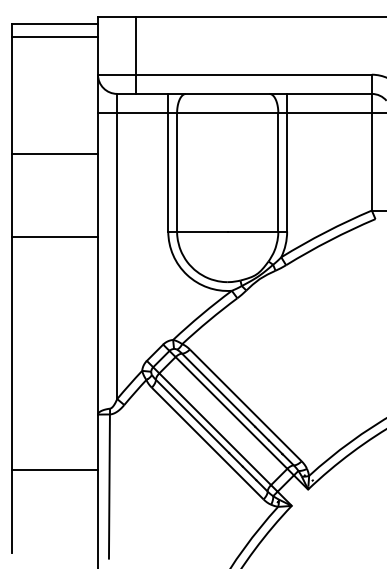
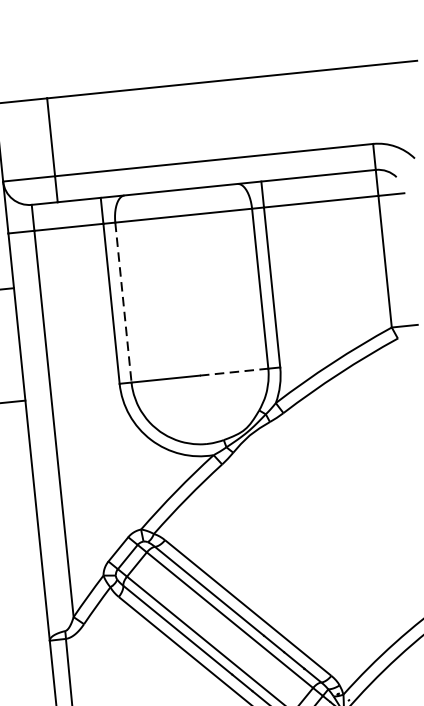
line: (177, 172) -> (123, 302), solid -> dashed
line: (253, 231) -> (234, 372), solid -> dashed

